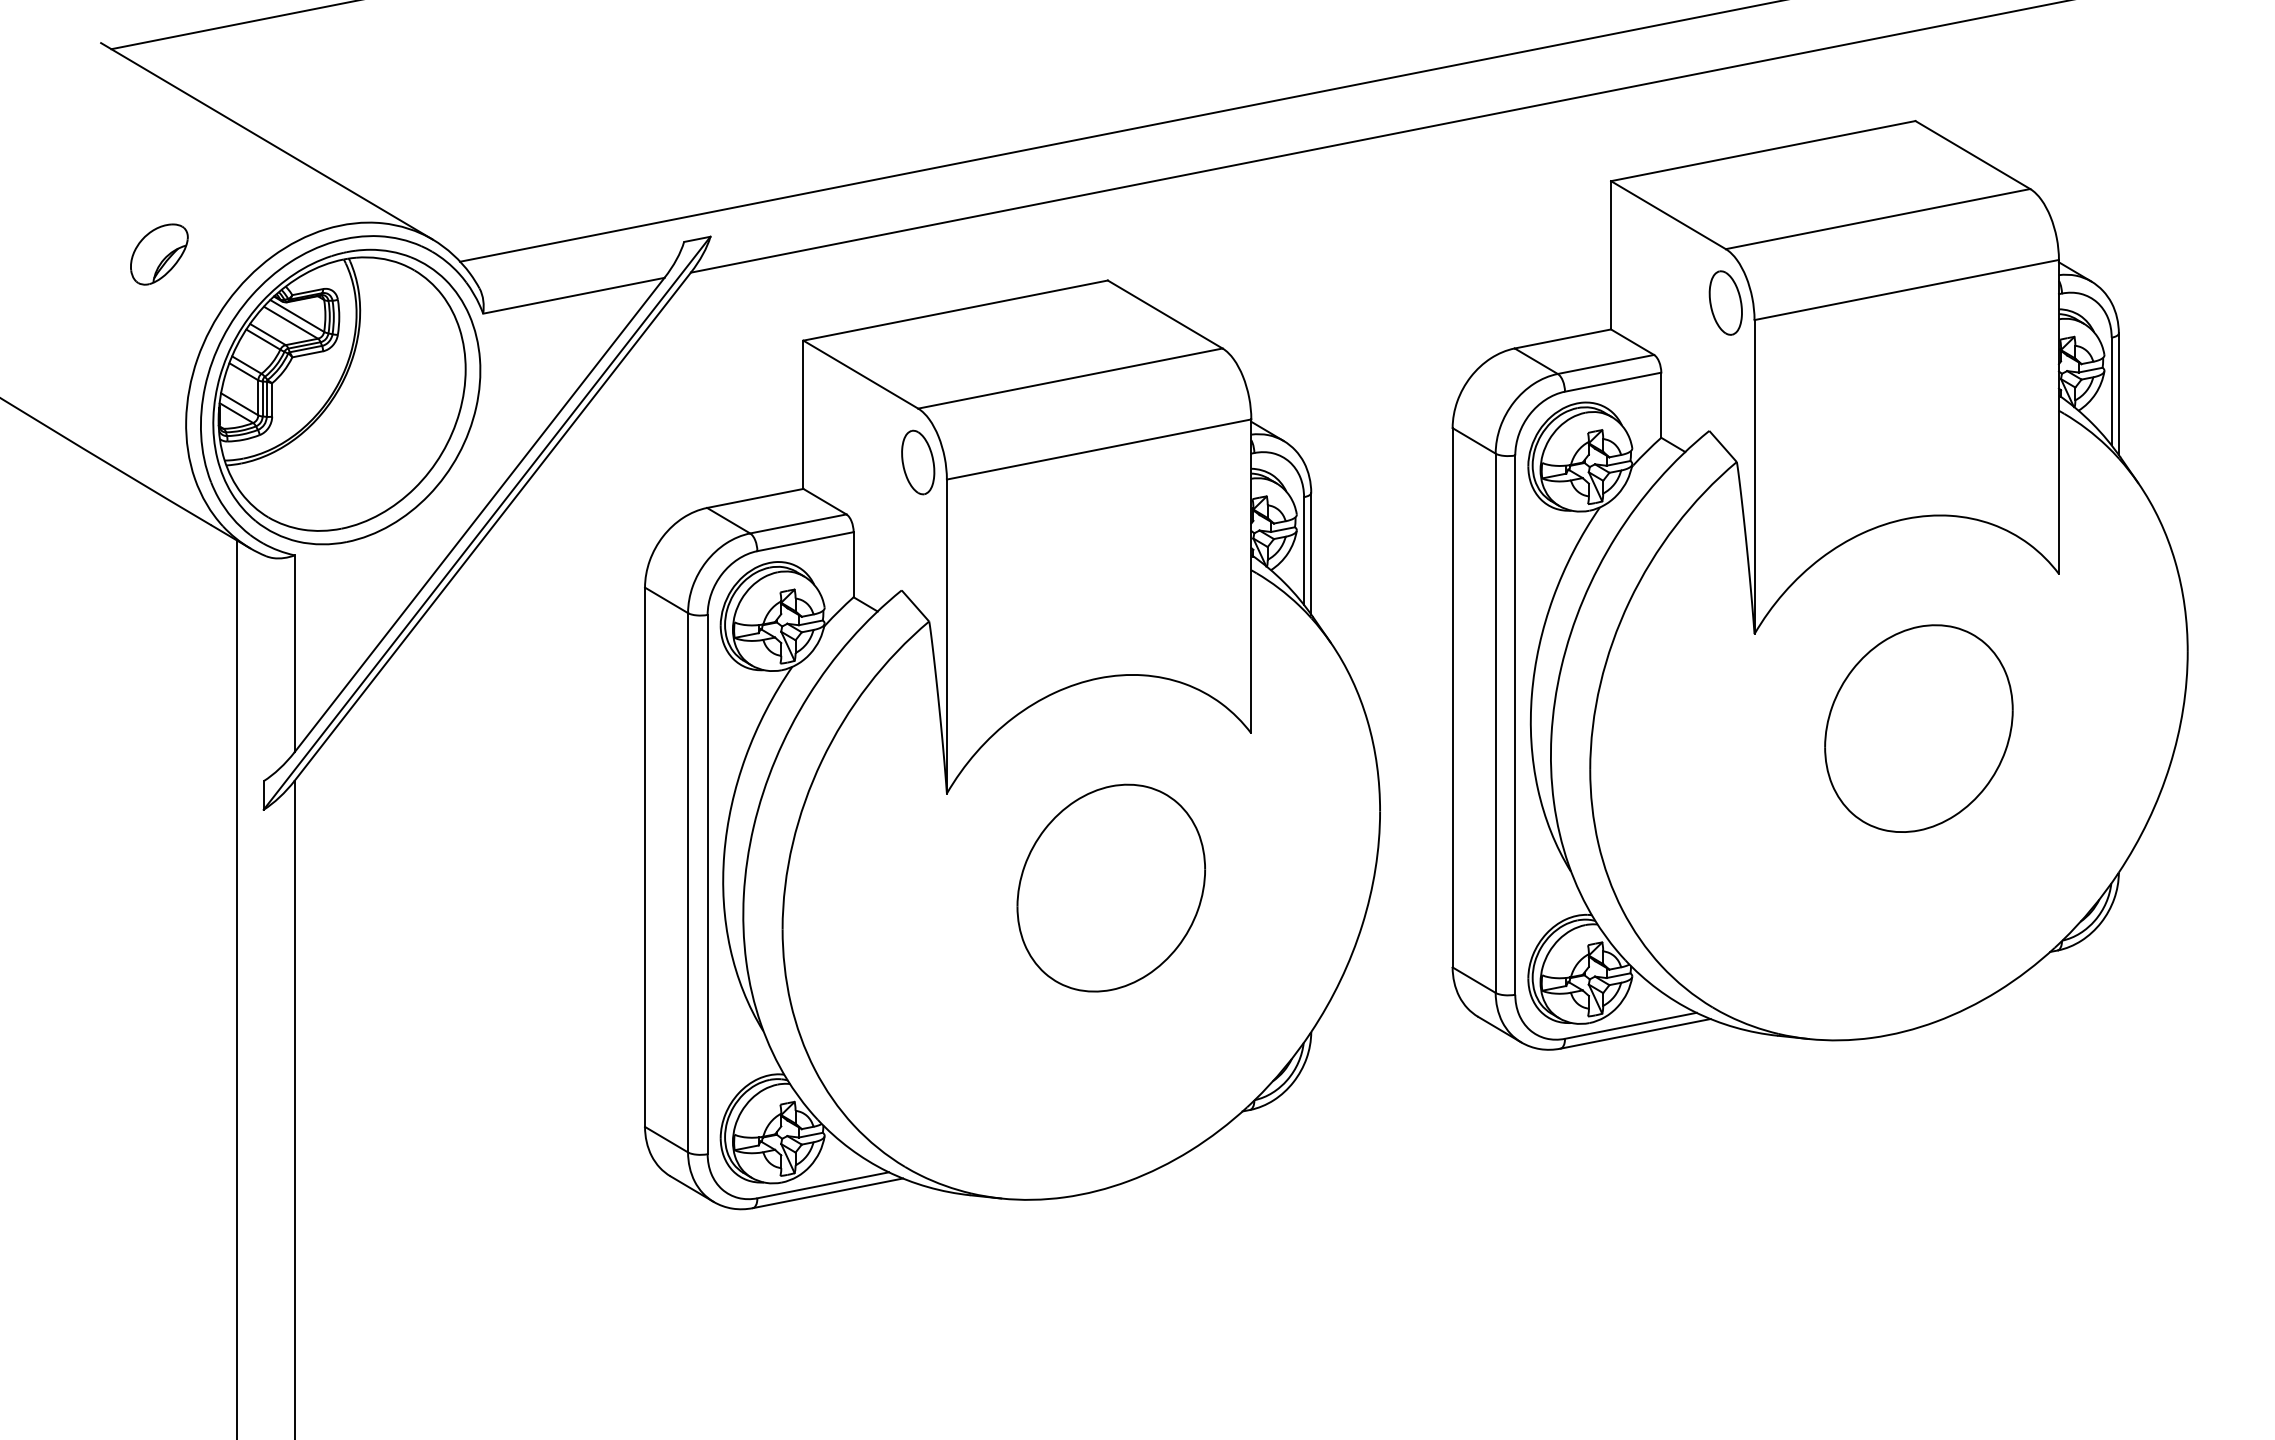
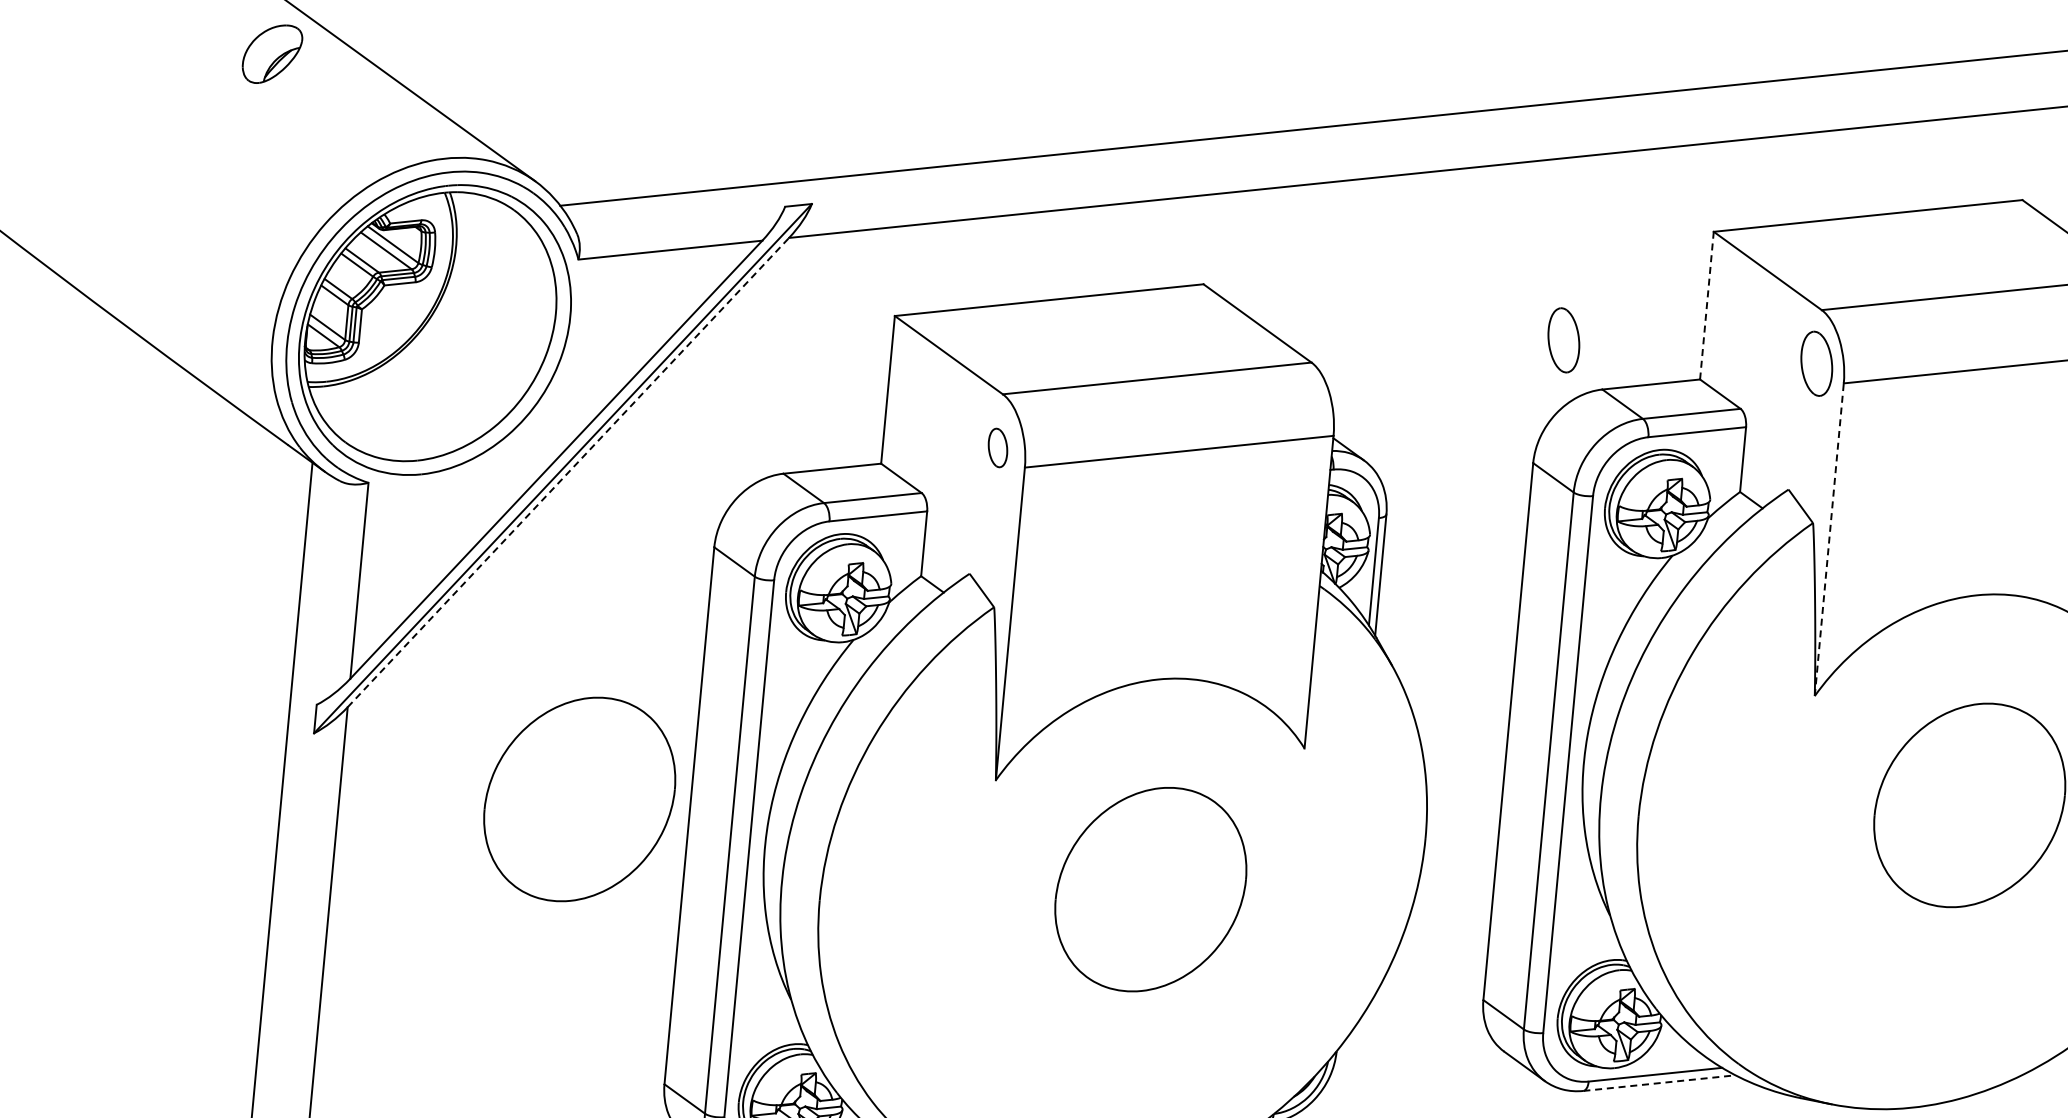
part: (159, 254) -> (272, 54), moved
line: (1611, 254) -> (1707, 304), solid -> dashed
part: (1471, 302) -> (1563, 339), added
part: (918, 462) -> (998, 447), size x0.6
line: (1754, 476) -> (1829, 539), solid -> dashed
line: (493, 526) -> (569, 472), solid -> dashed
part: (533, 850) -> (578, 798), added
line: (1635, 1033) -> (1659, 1082), solid -> dashed

